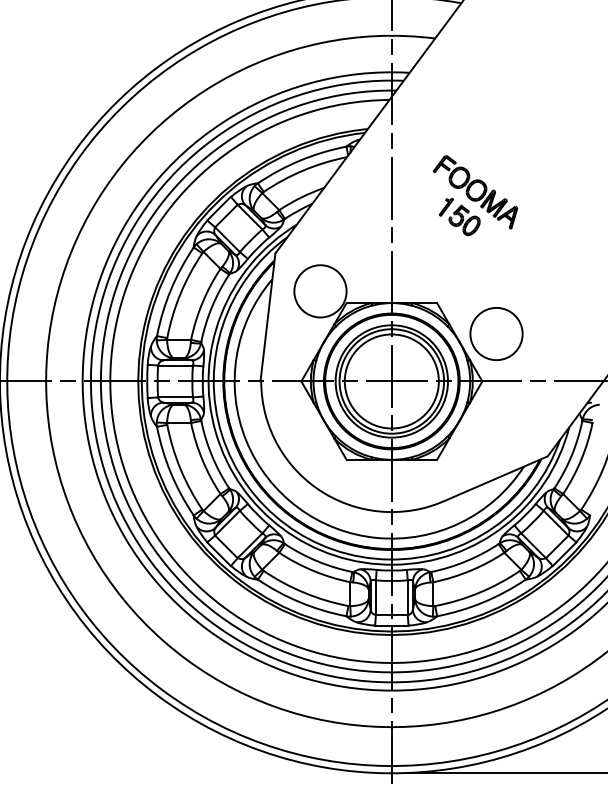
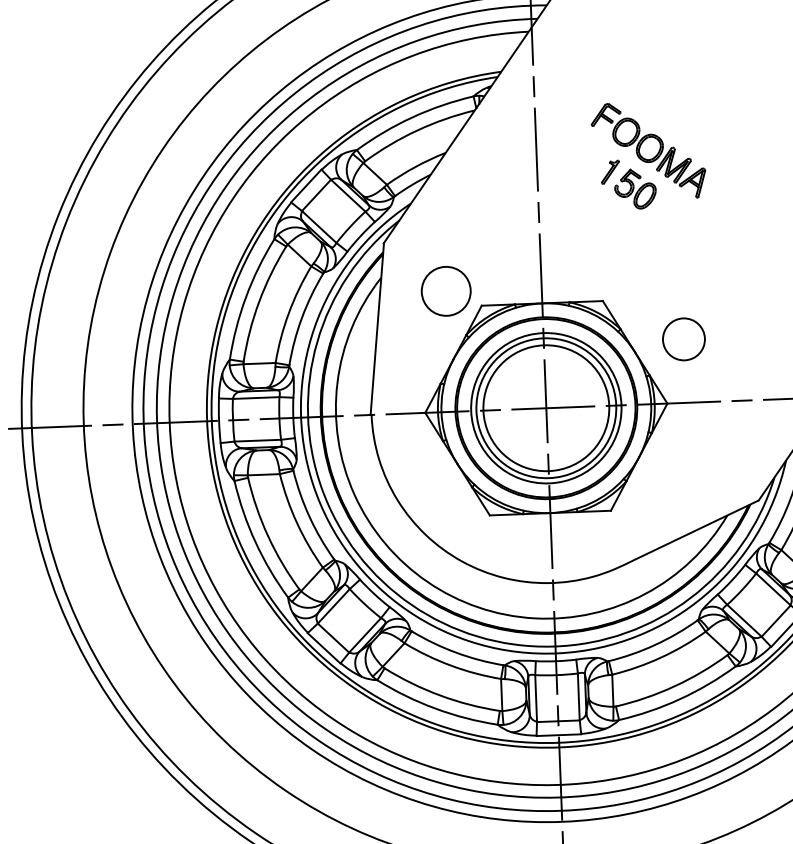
circle: (320, 291) -> (446, 291), size x0.7
circle: (496, 333) -> (683, 338), size x0.6

